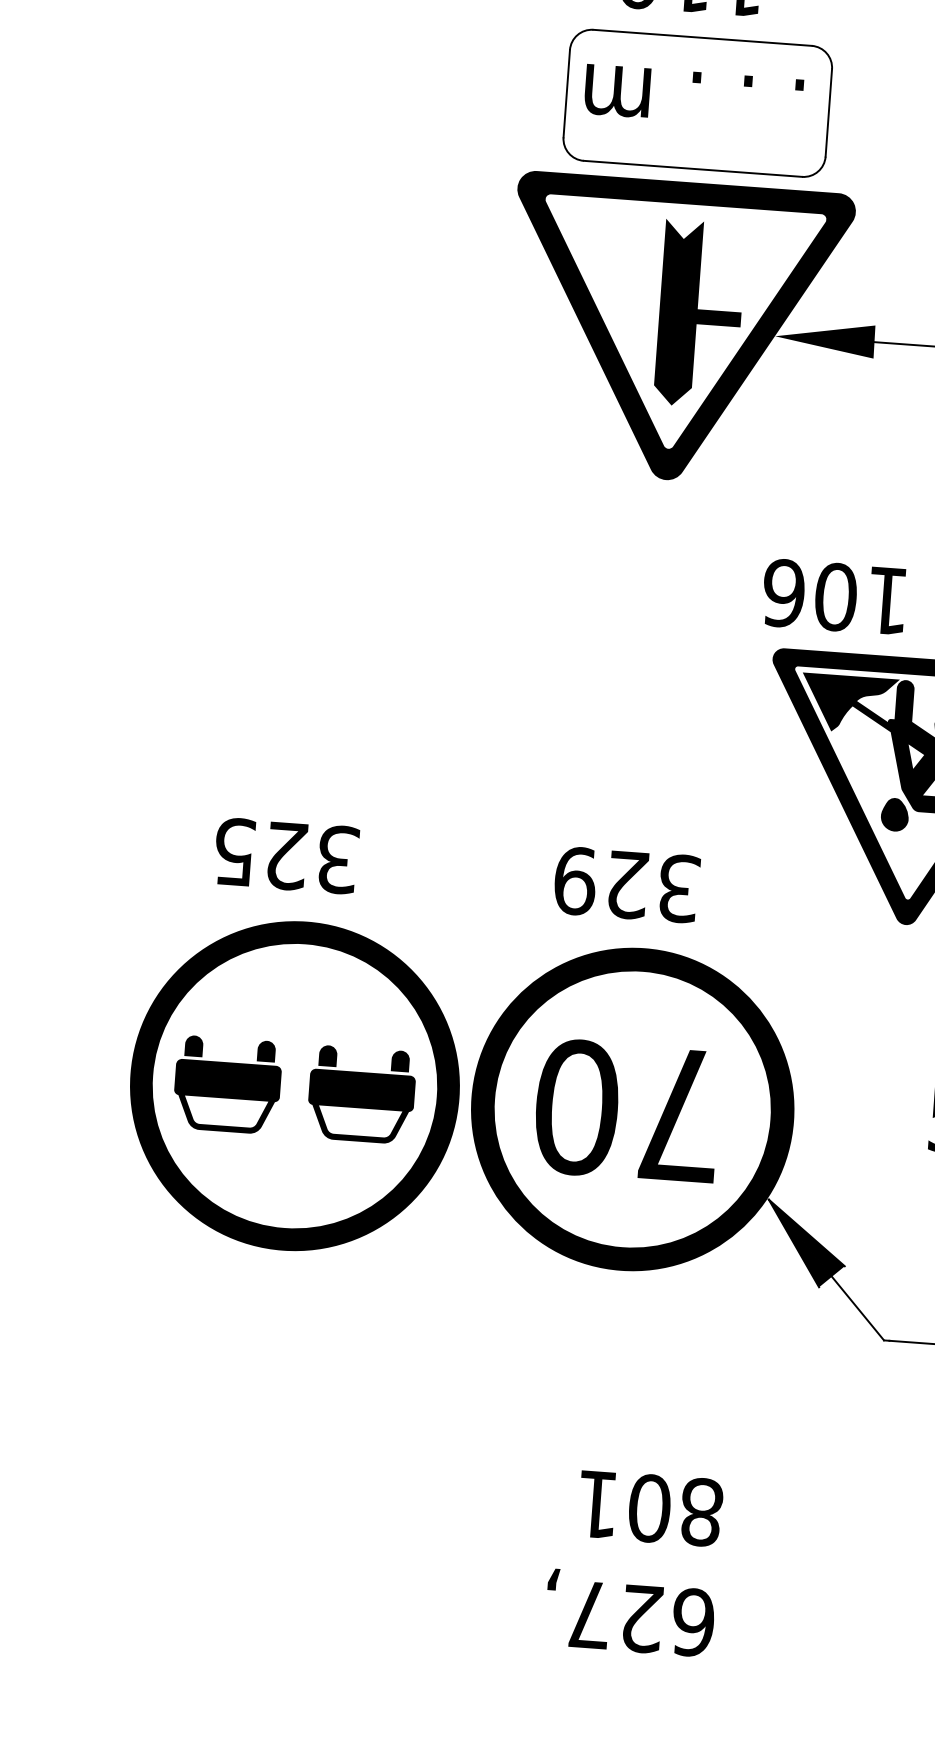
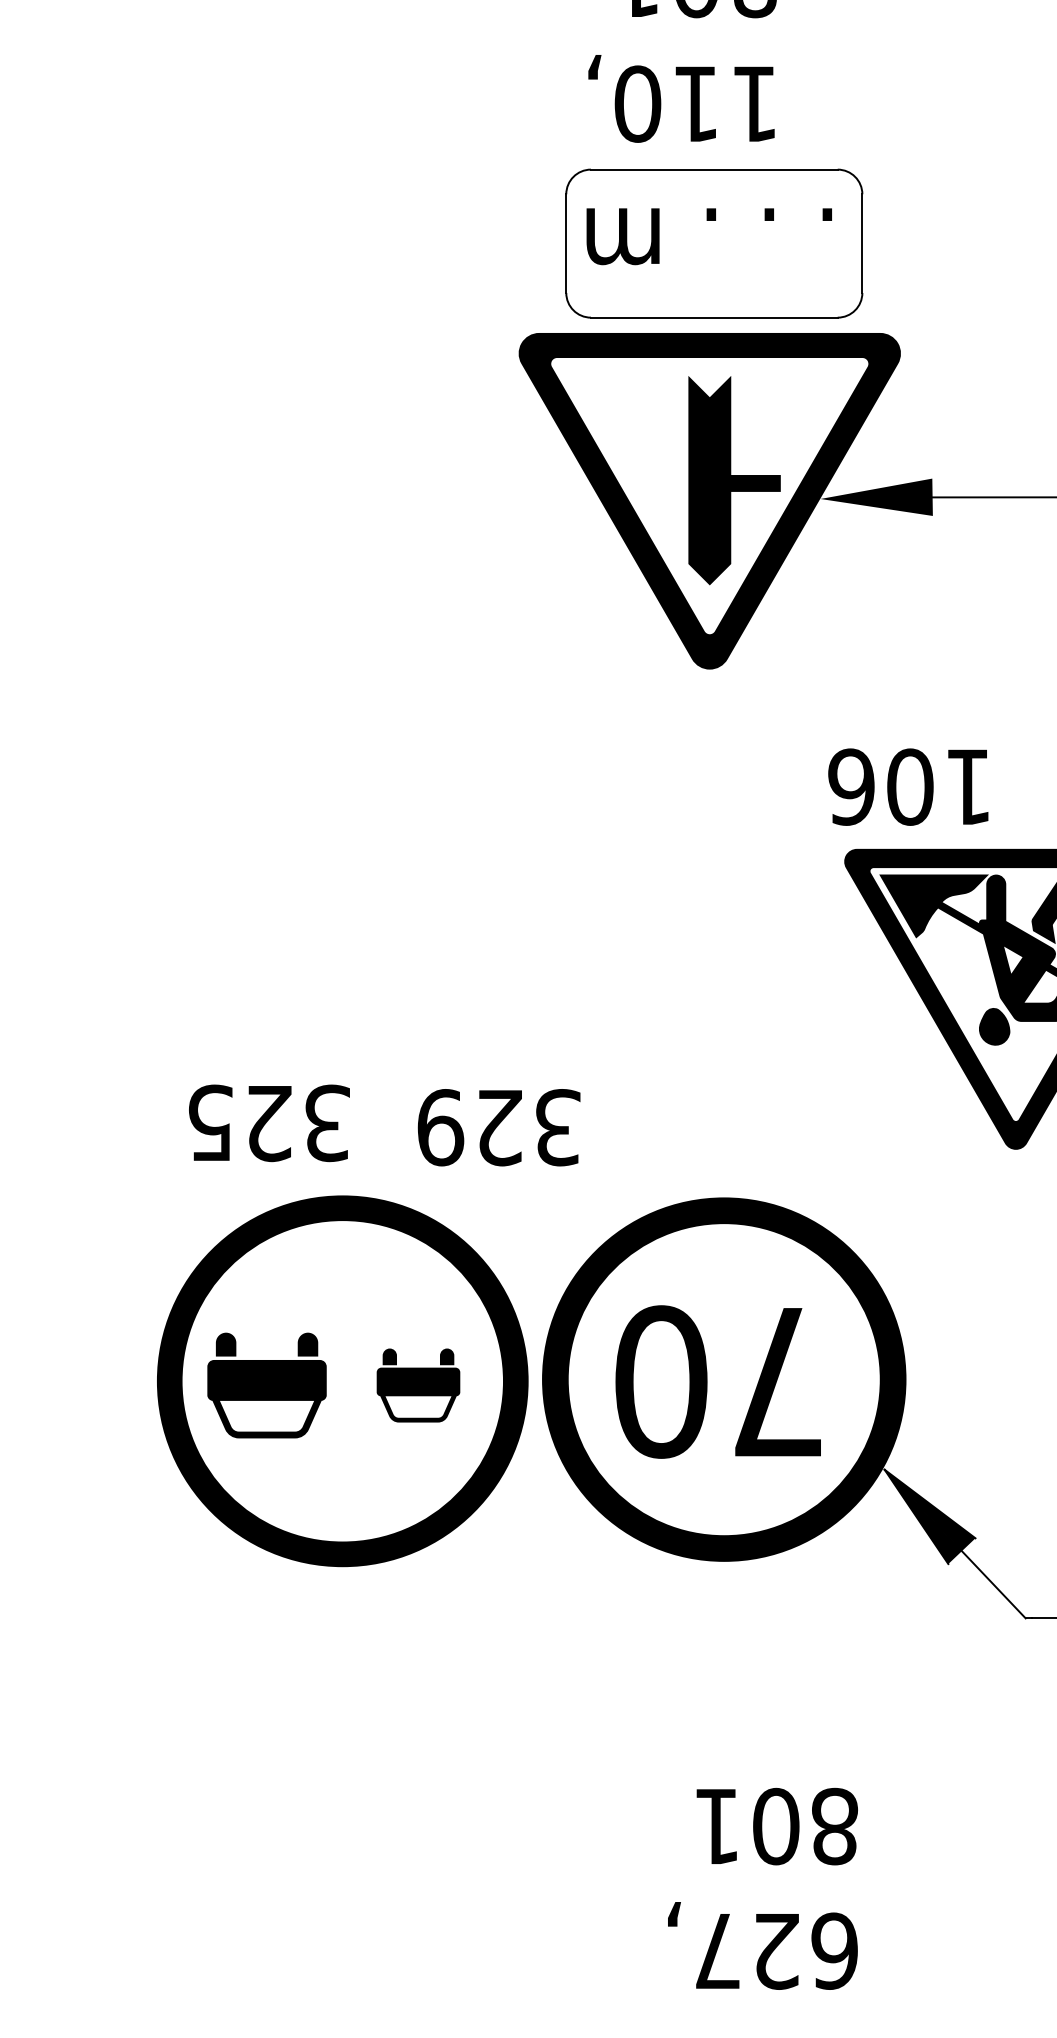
text: (286, 856) -> (269, 1123), moved
text: (626, 884) -> (498, 1127), moved
part: (361, 1094) -> (418, 1385), size x0.7

